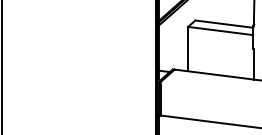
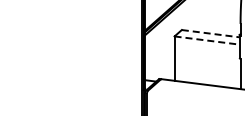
line: (224, 24) -> (210, 34), solid -> dashed
line: (220, 31) -> (206, 41), solid -> dashed

